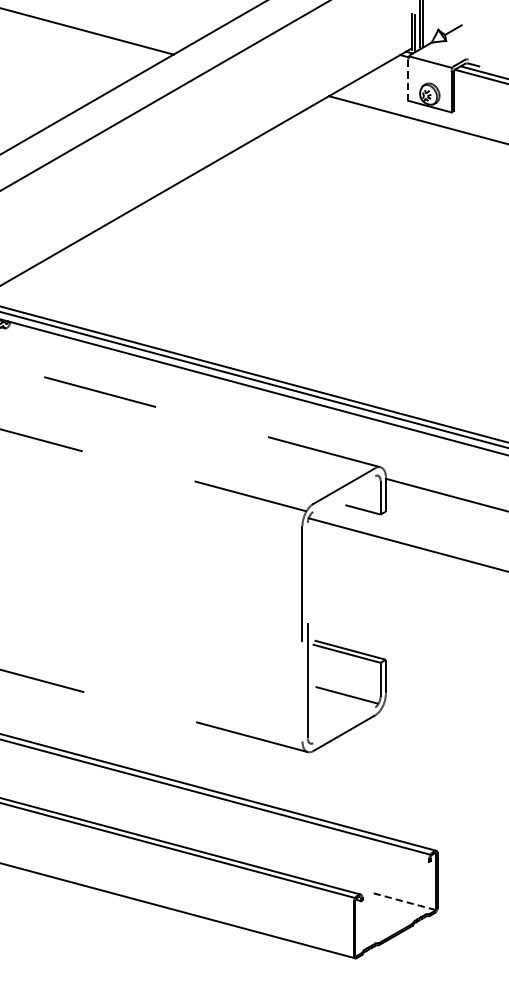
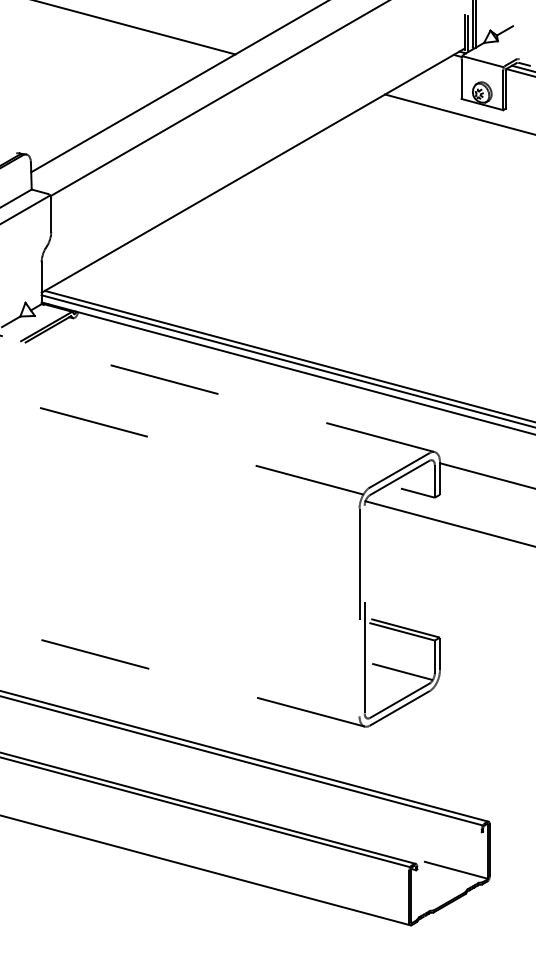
line: (408, 80) -> (461, 79), dashed -> solid
line: (343, 493) -> (399, 477), added
line: (343, 725) -> (399, 700), added
line: (403, 901) -> (456, 870), dashed -> solid

